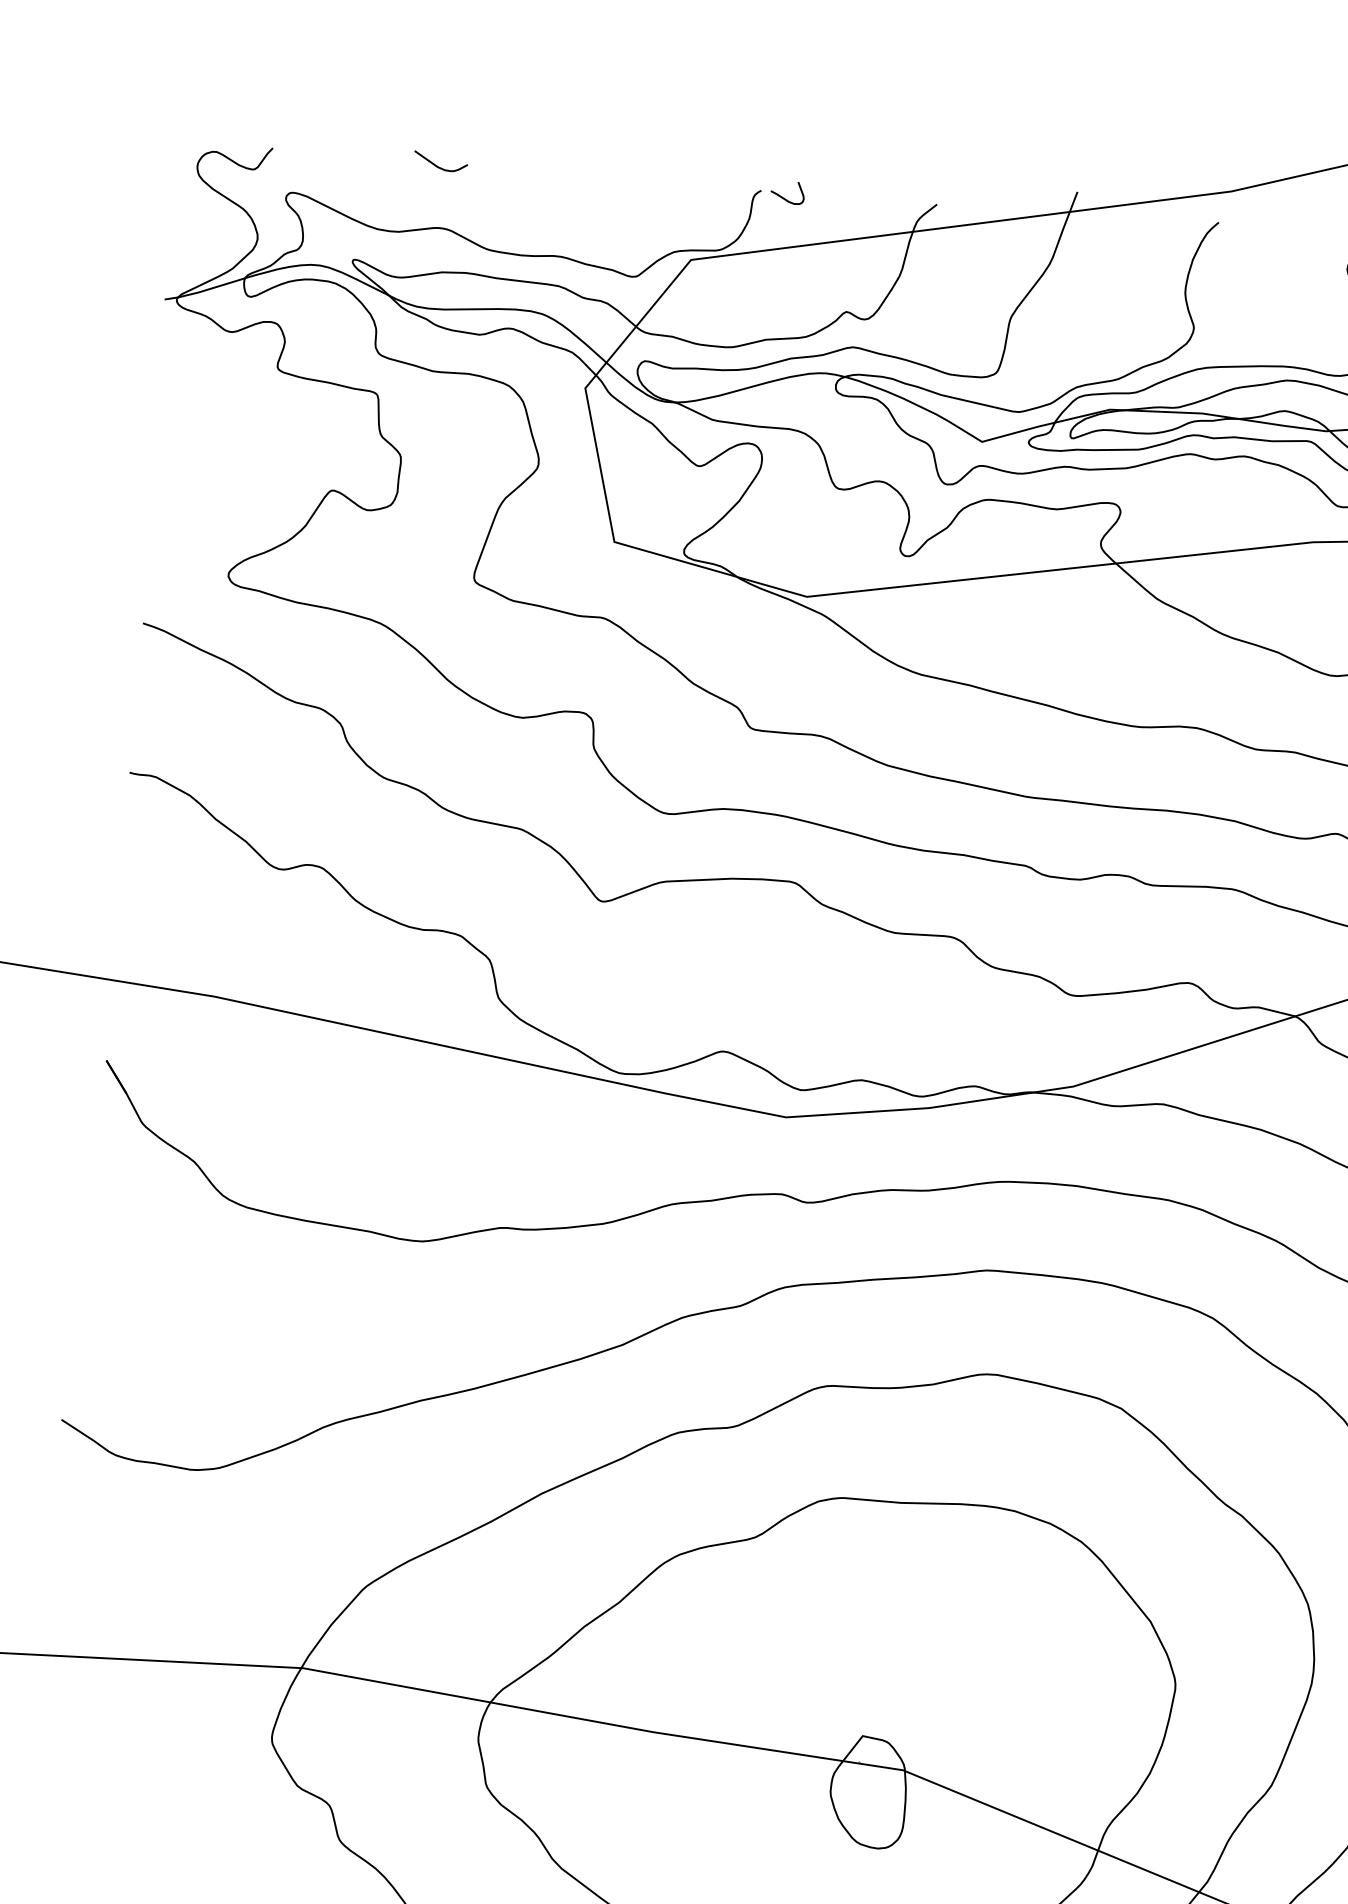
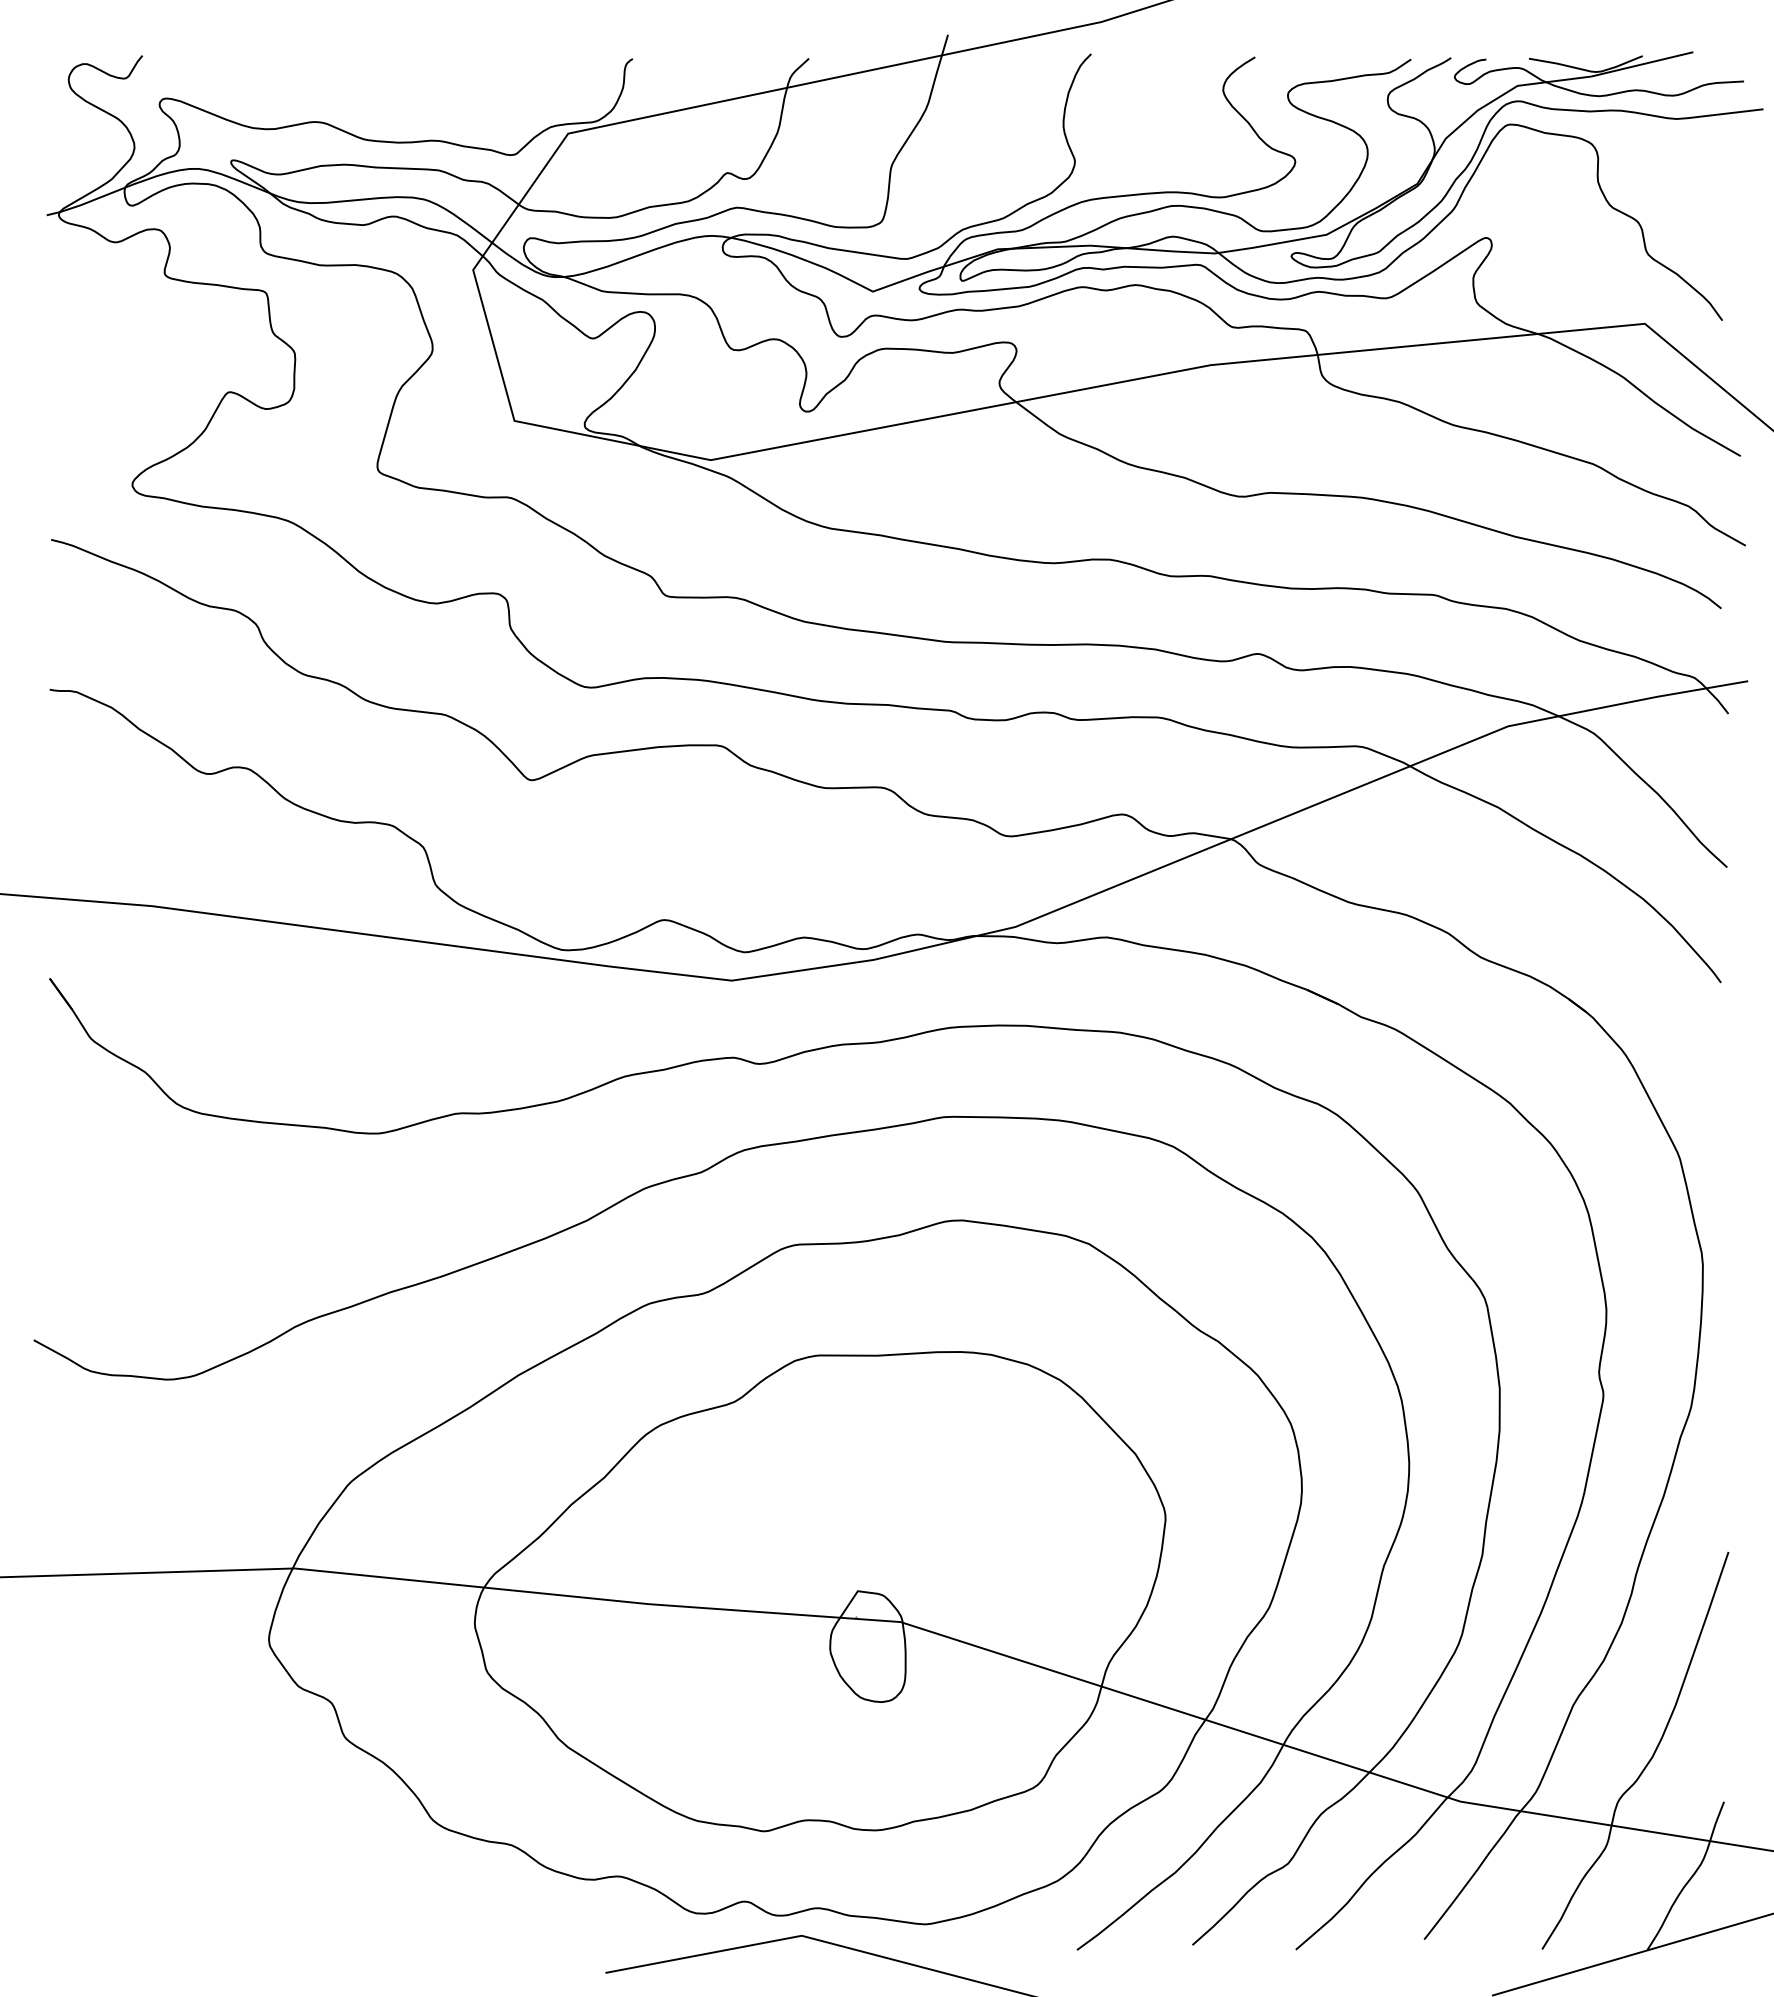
curve: (437, 165) -> (307, 59), removed
curve: (783, 197) -> (655, 63), removed

